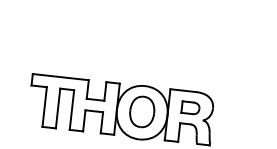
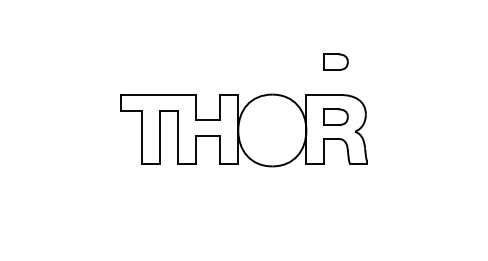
part: (194, 66) -> (335, 61), added
part: (142, 112) -> (272, 129), removed

